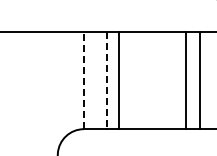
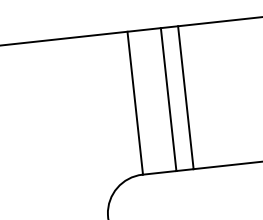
line: (84, 80) -> (135, 102), dashed -> solid
line: (106, 81) -> (168, 100), dashed -> solid

